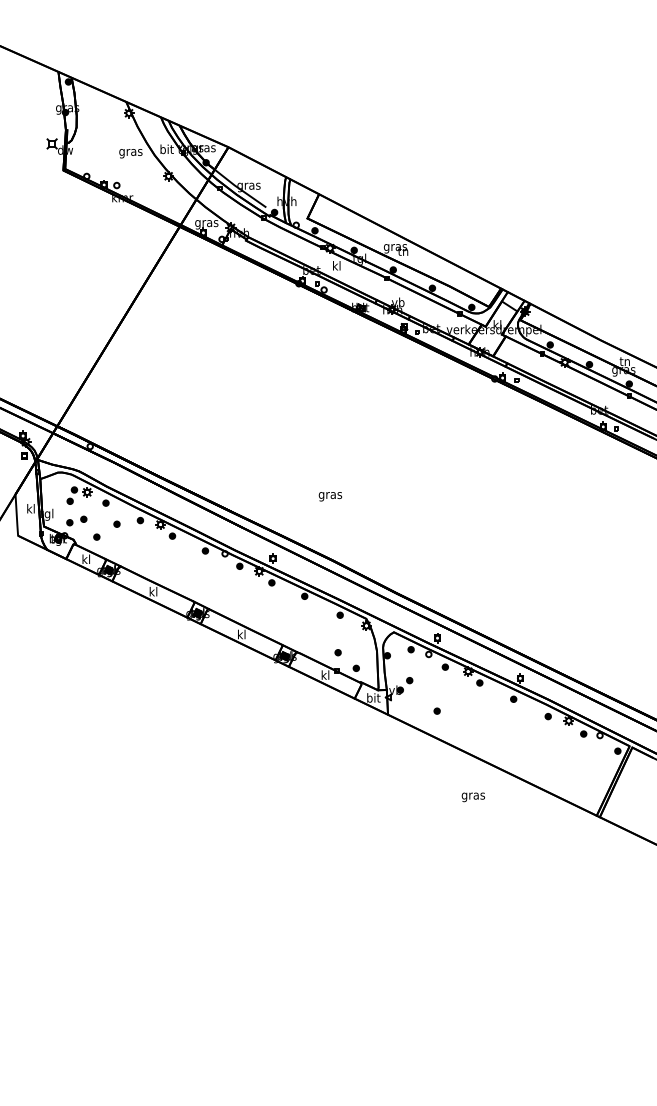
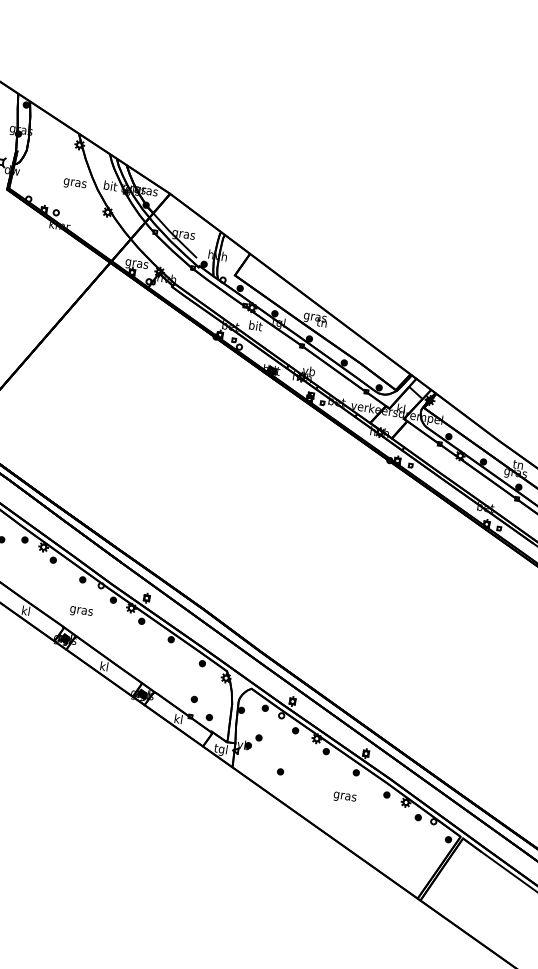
text: (336, 265) -> (255, 325), kl -> bit
text: (329, 496) -> (80, 611), moved
text: (373, 699) -> (220, 750), bit -> tgl
text: (472, 797) -> (344, 797), moved

